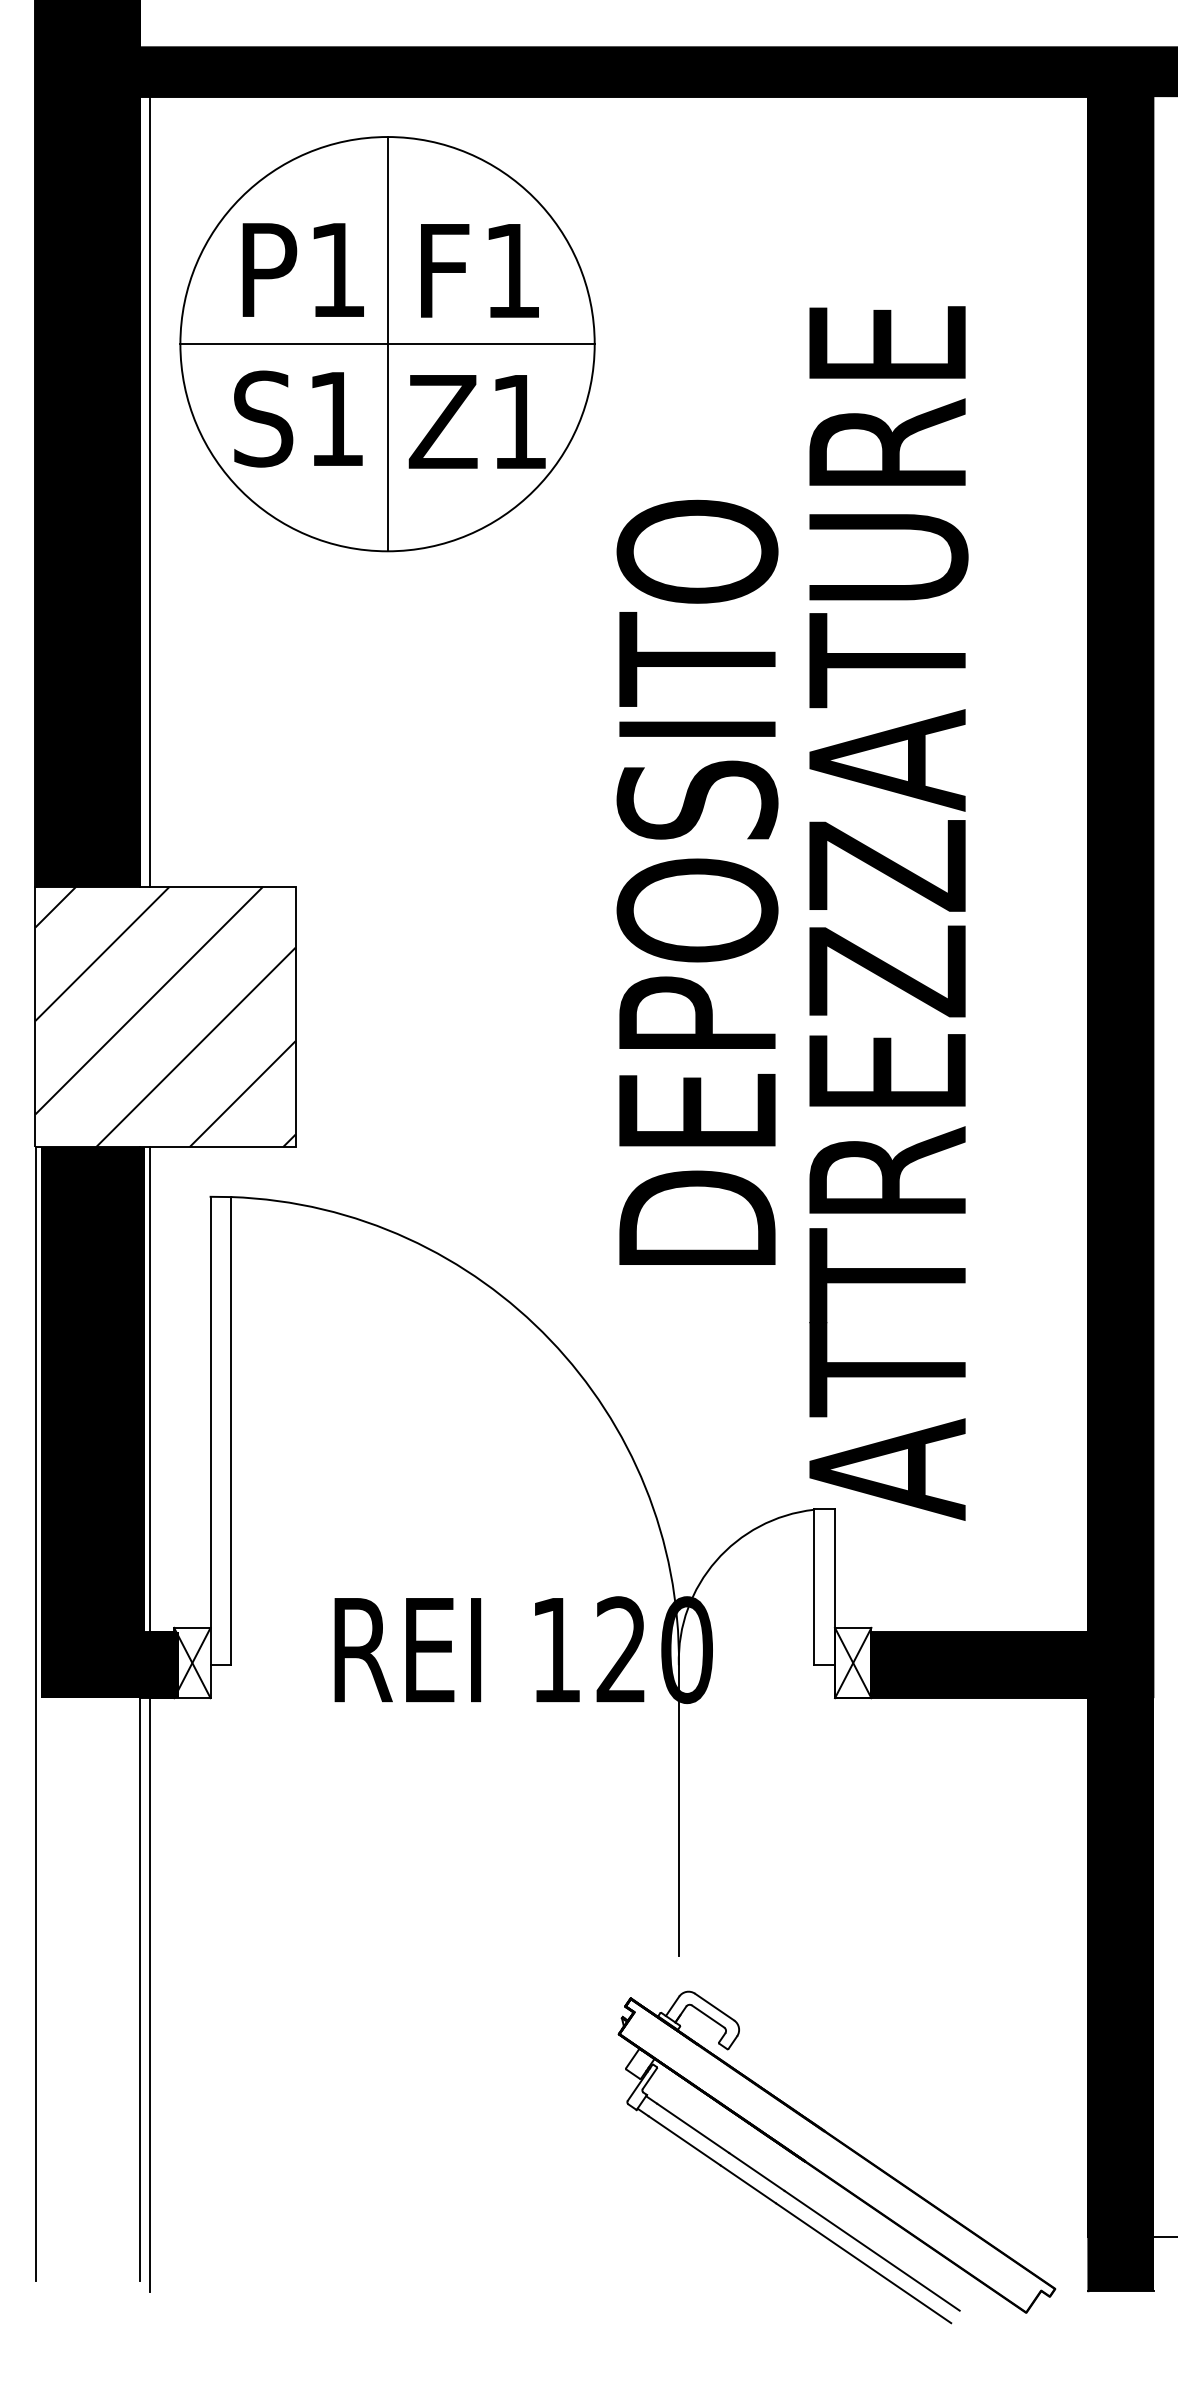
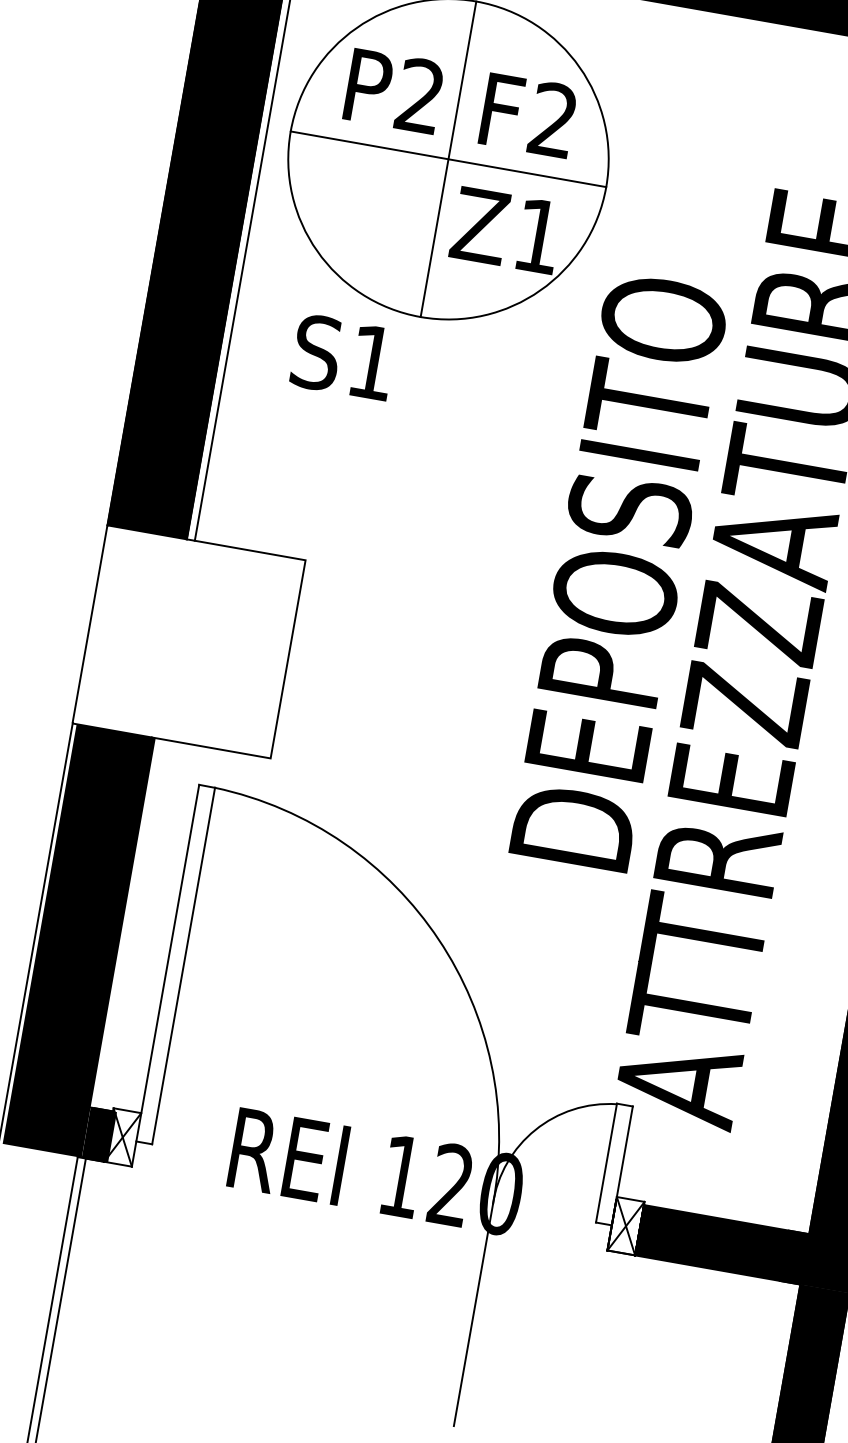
text: (336, 268) -> (419, 94), P1 -> P2
text: (511, 269) -> (552, 119), F1 -> F2
text: (298, 418) -> (343, 357), moved
text: (697, 881) -> (619, 571), moved
hatch: (165, 1016) -> (189, 641), removed
line: (150, 1389) -> (127, 923), removed

